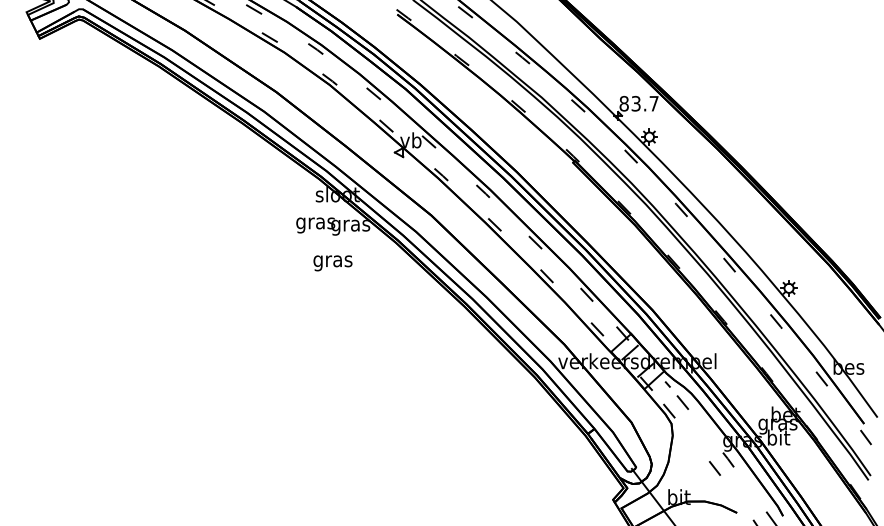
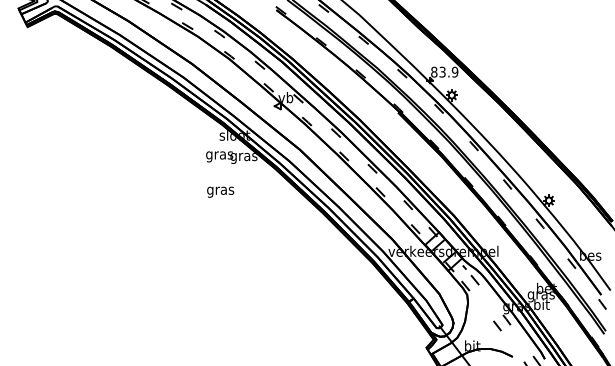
text: (653, 102) -> (454, 71), 83.7 -> 83.9
text: (332, 262) -> (220, 191), moved

